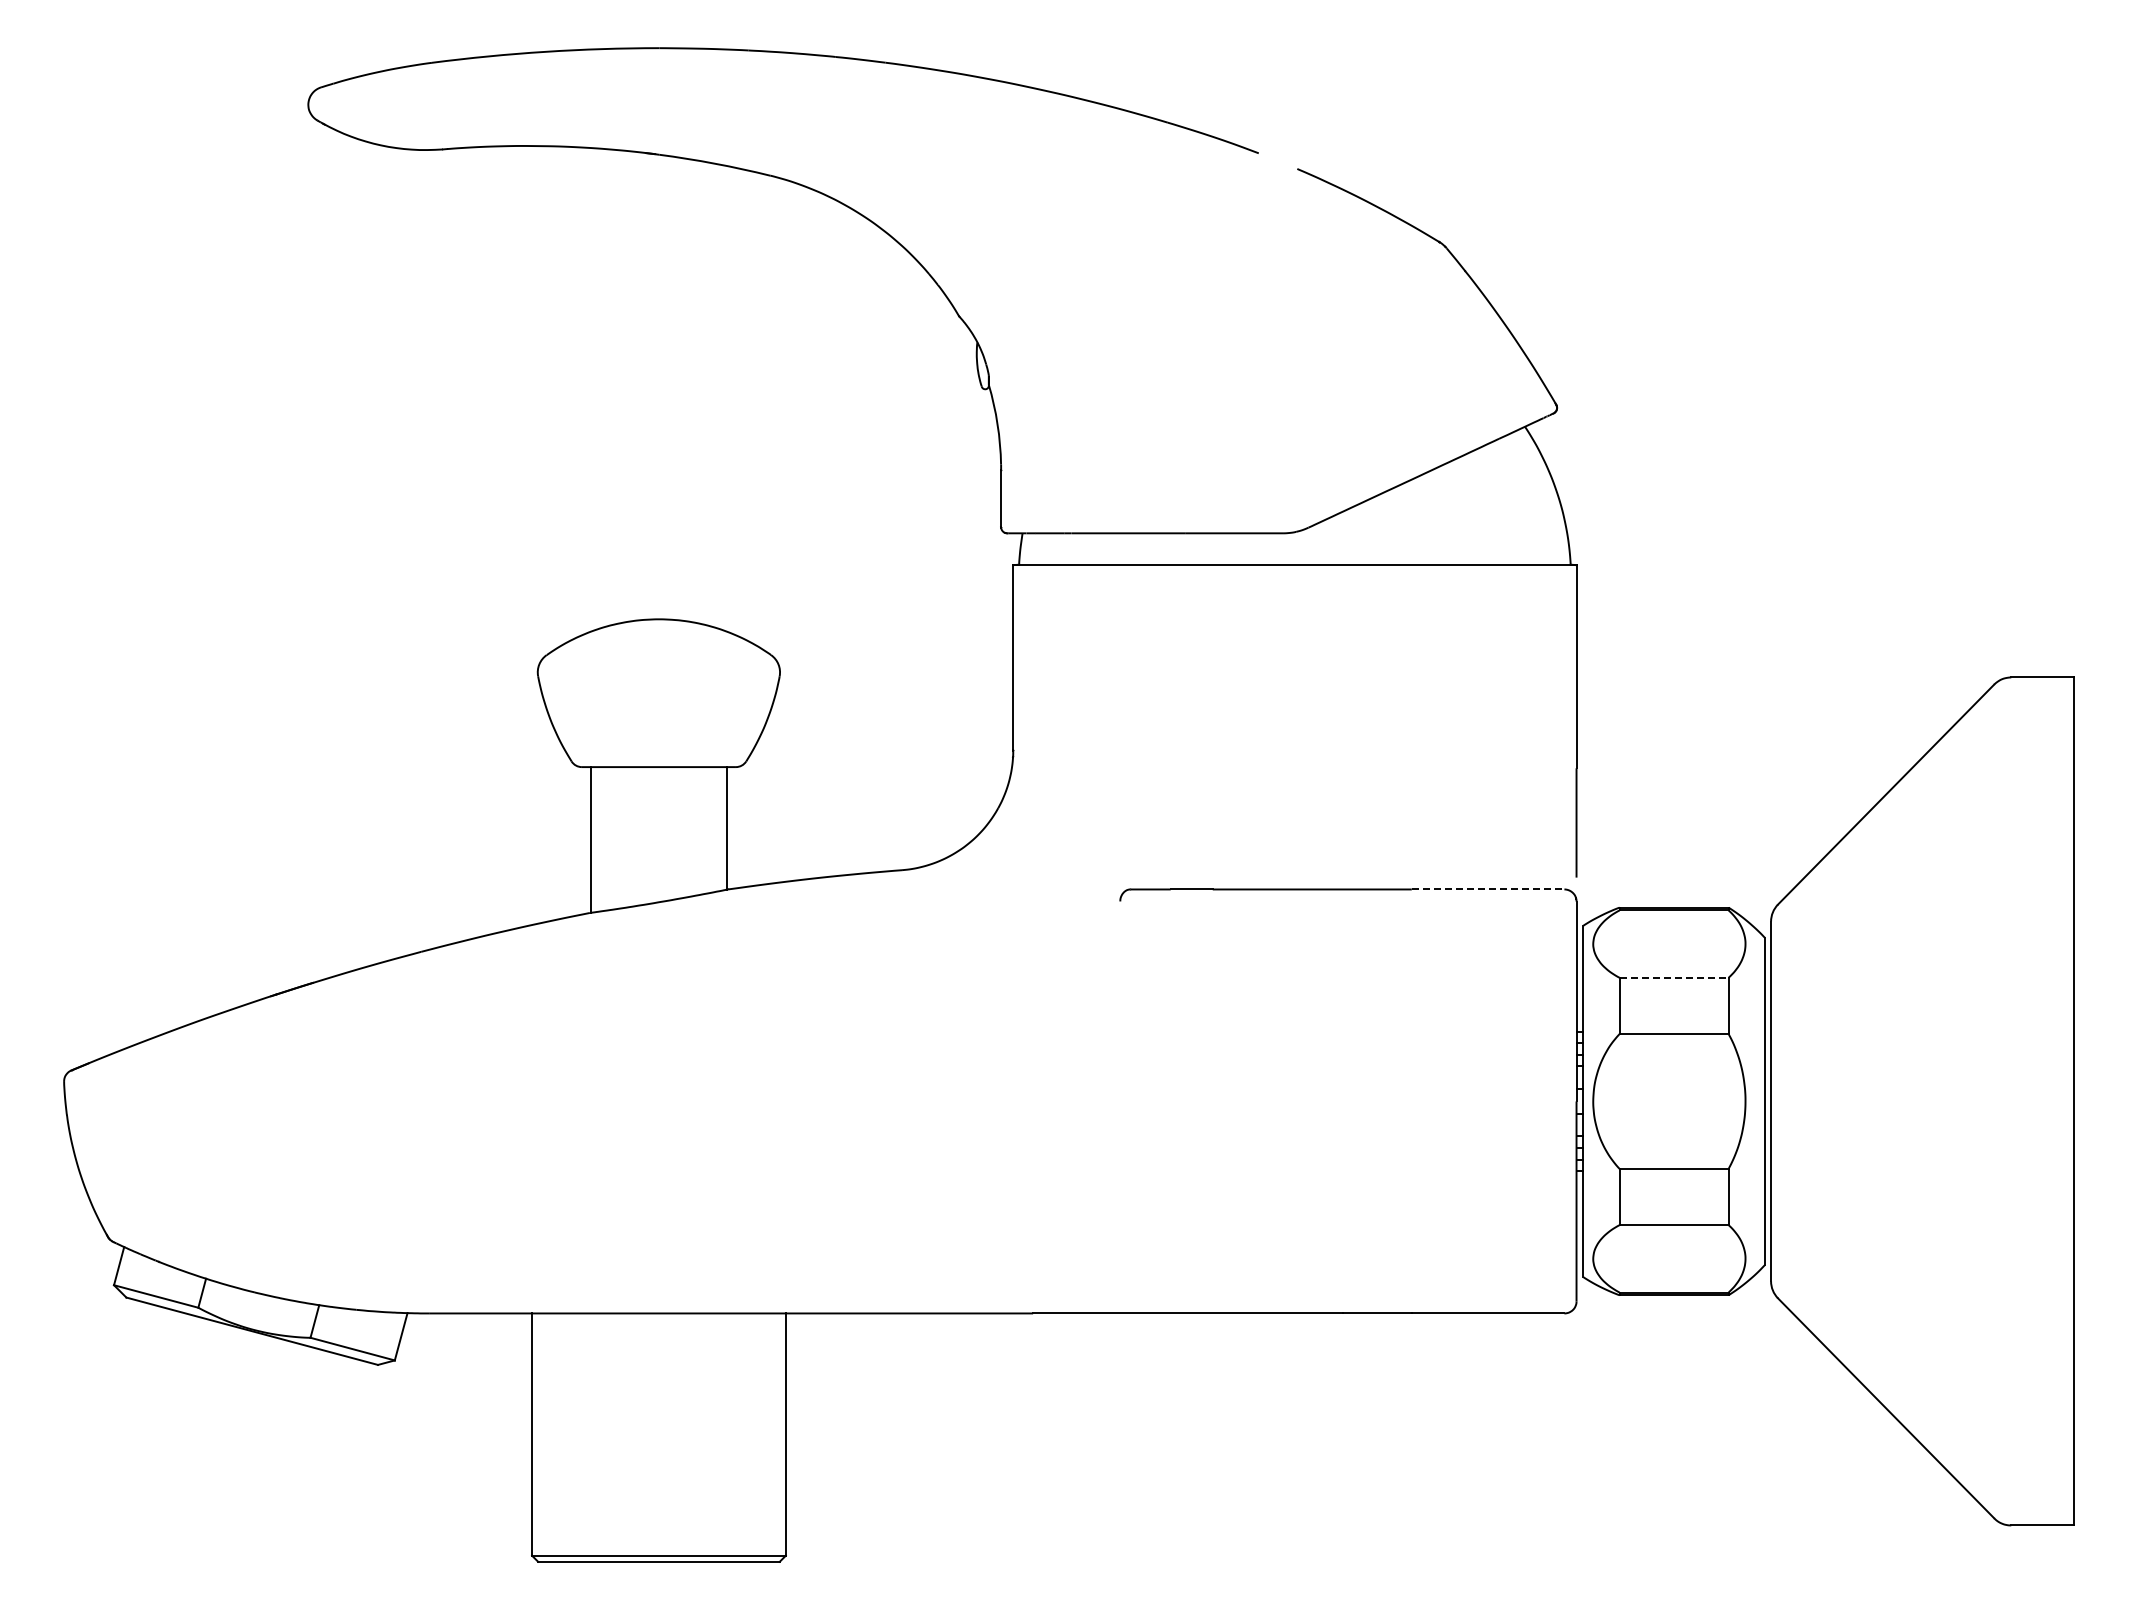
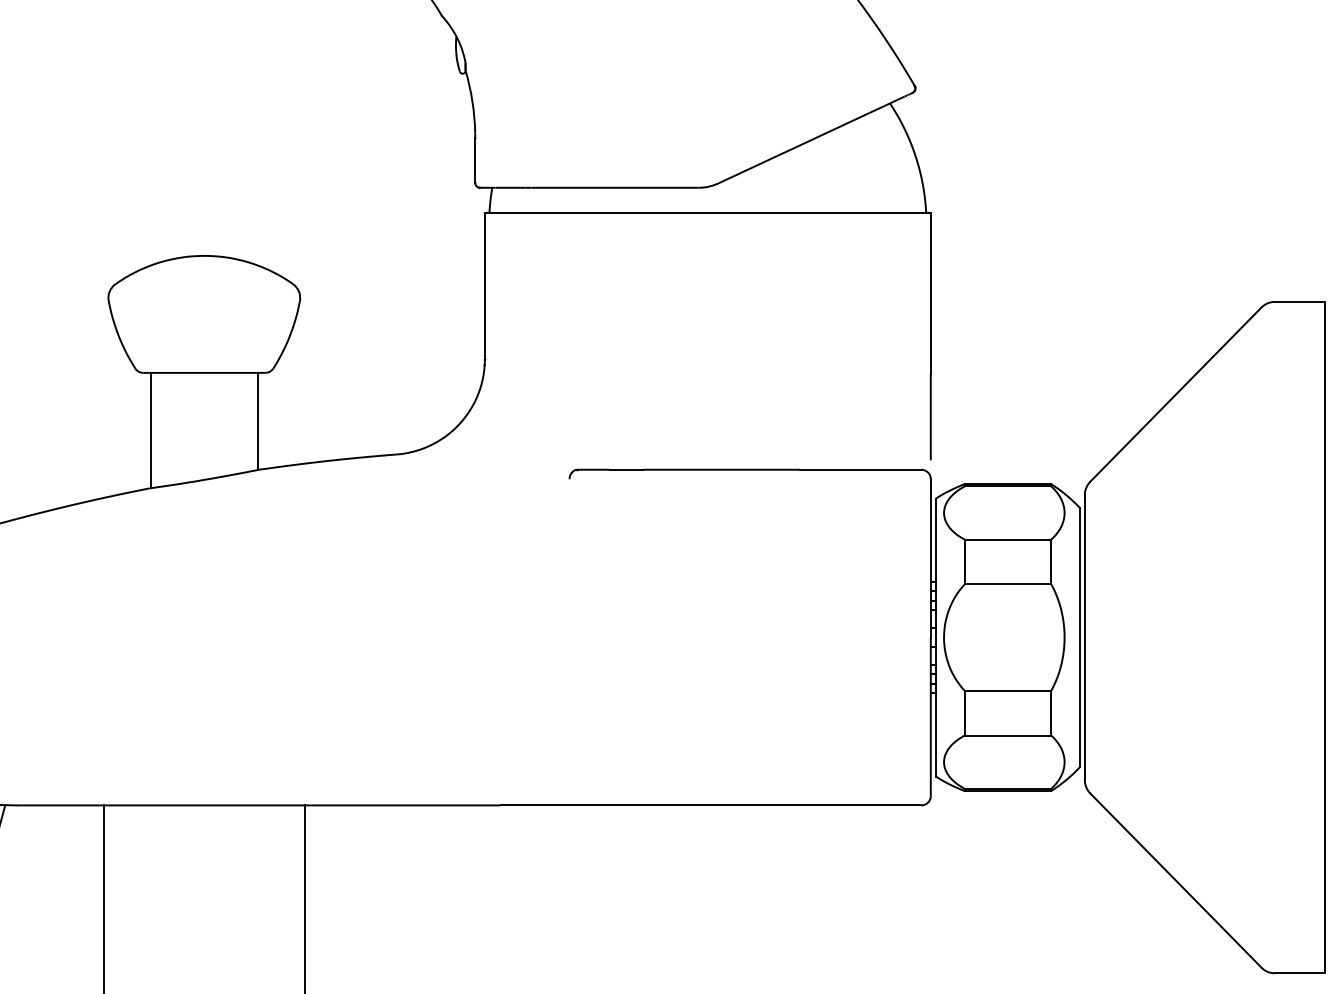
line: (1488, 889) -> (861, 469), dashed -> solid
line: (1674, 977) -> (1008, 539), dashed -> solid

